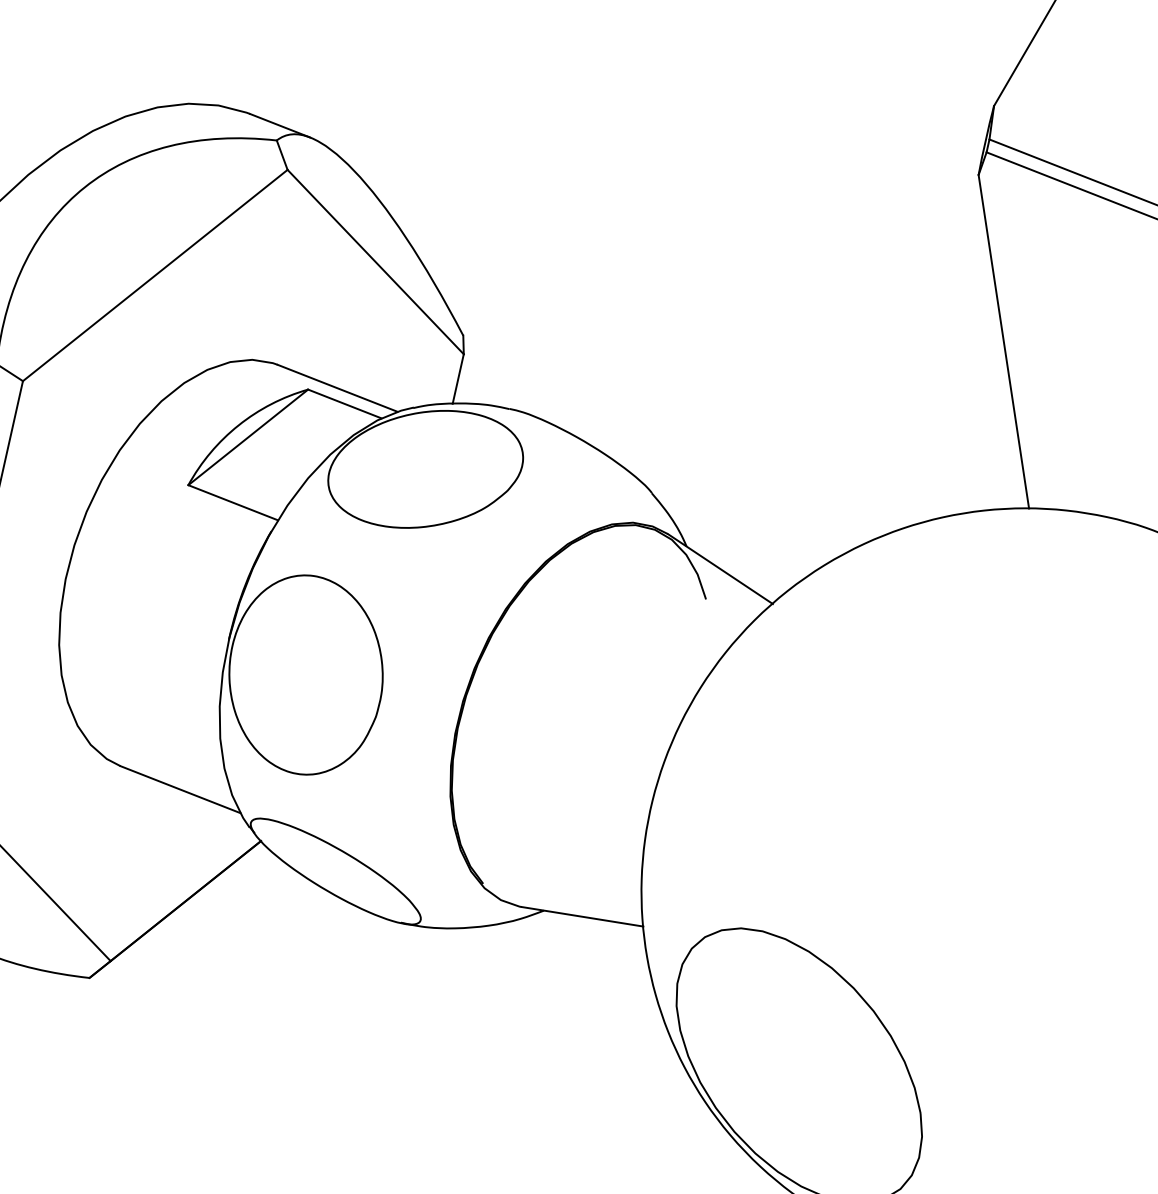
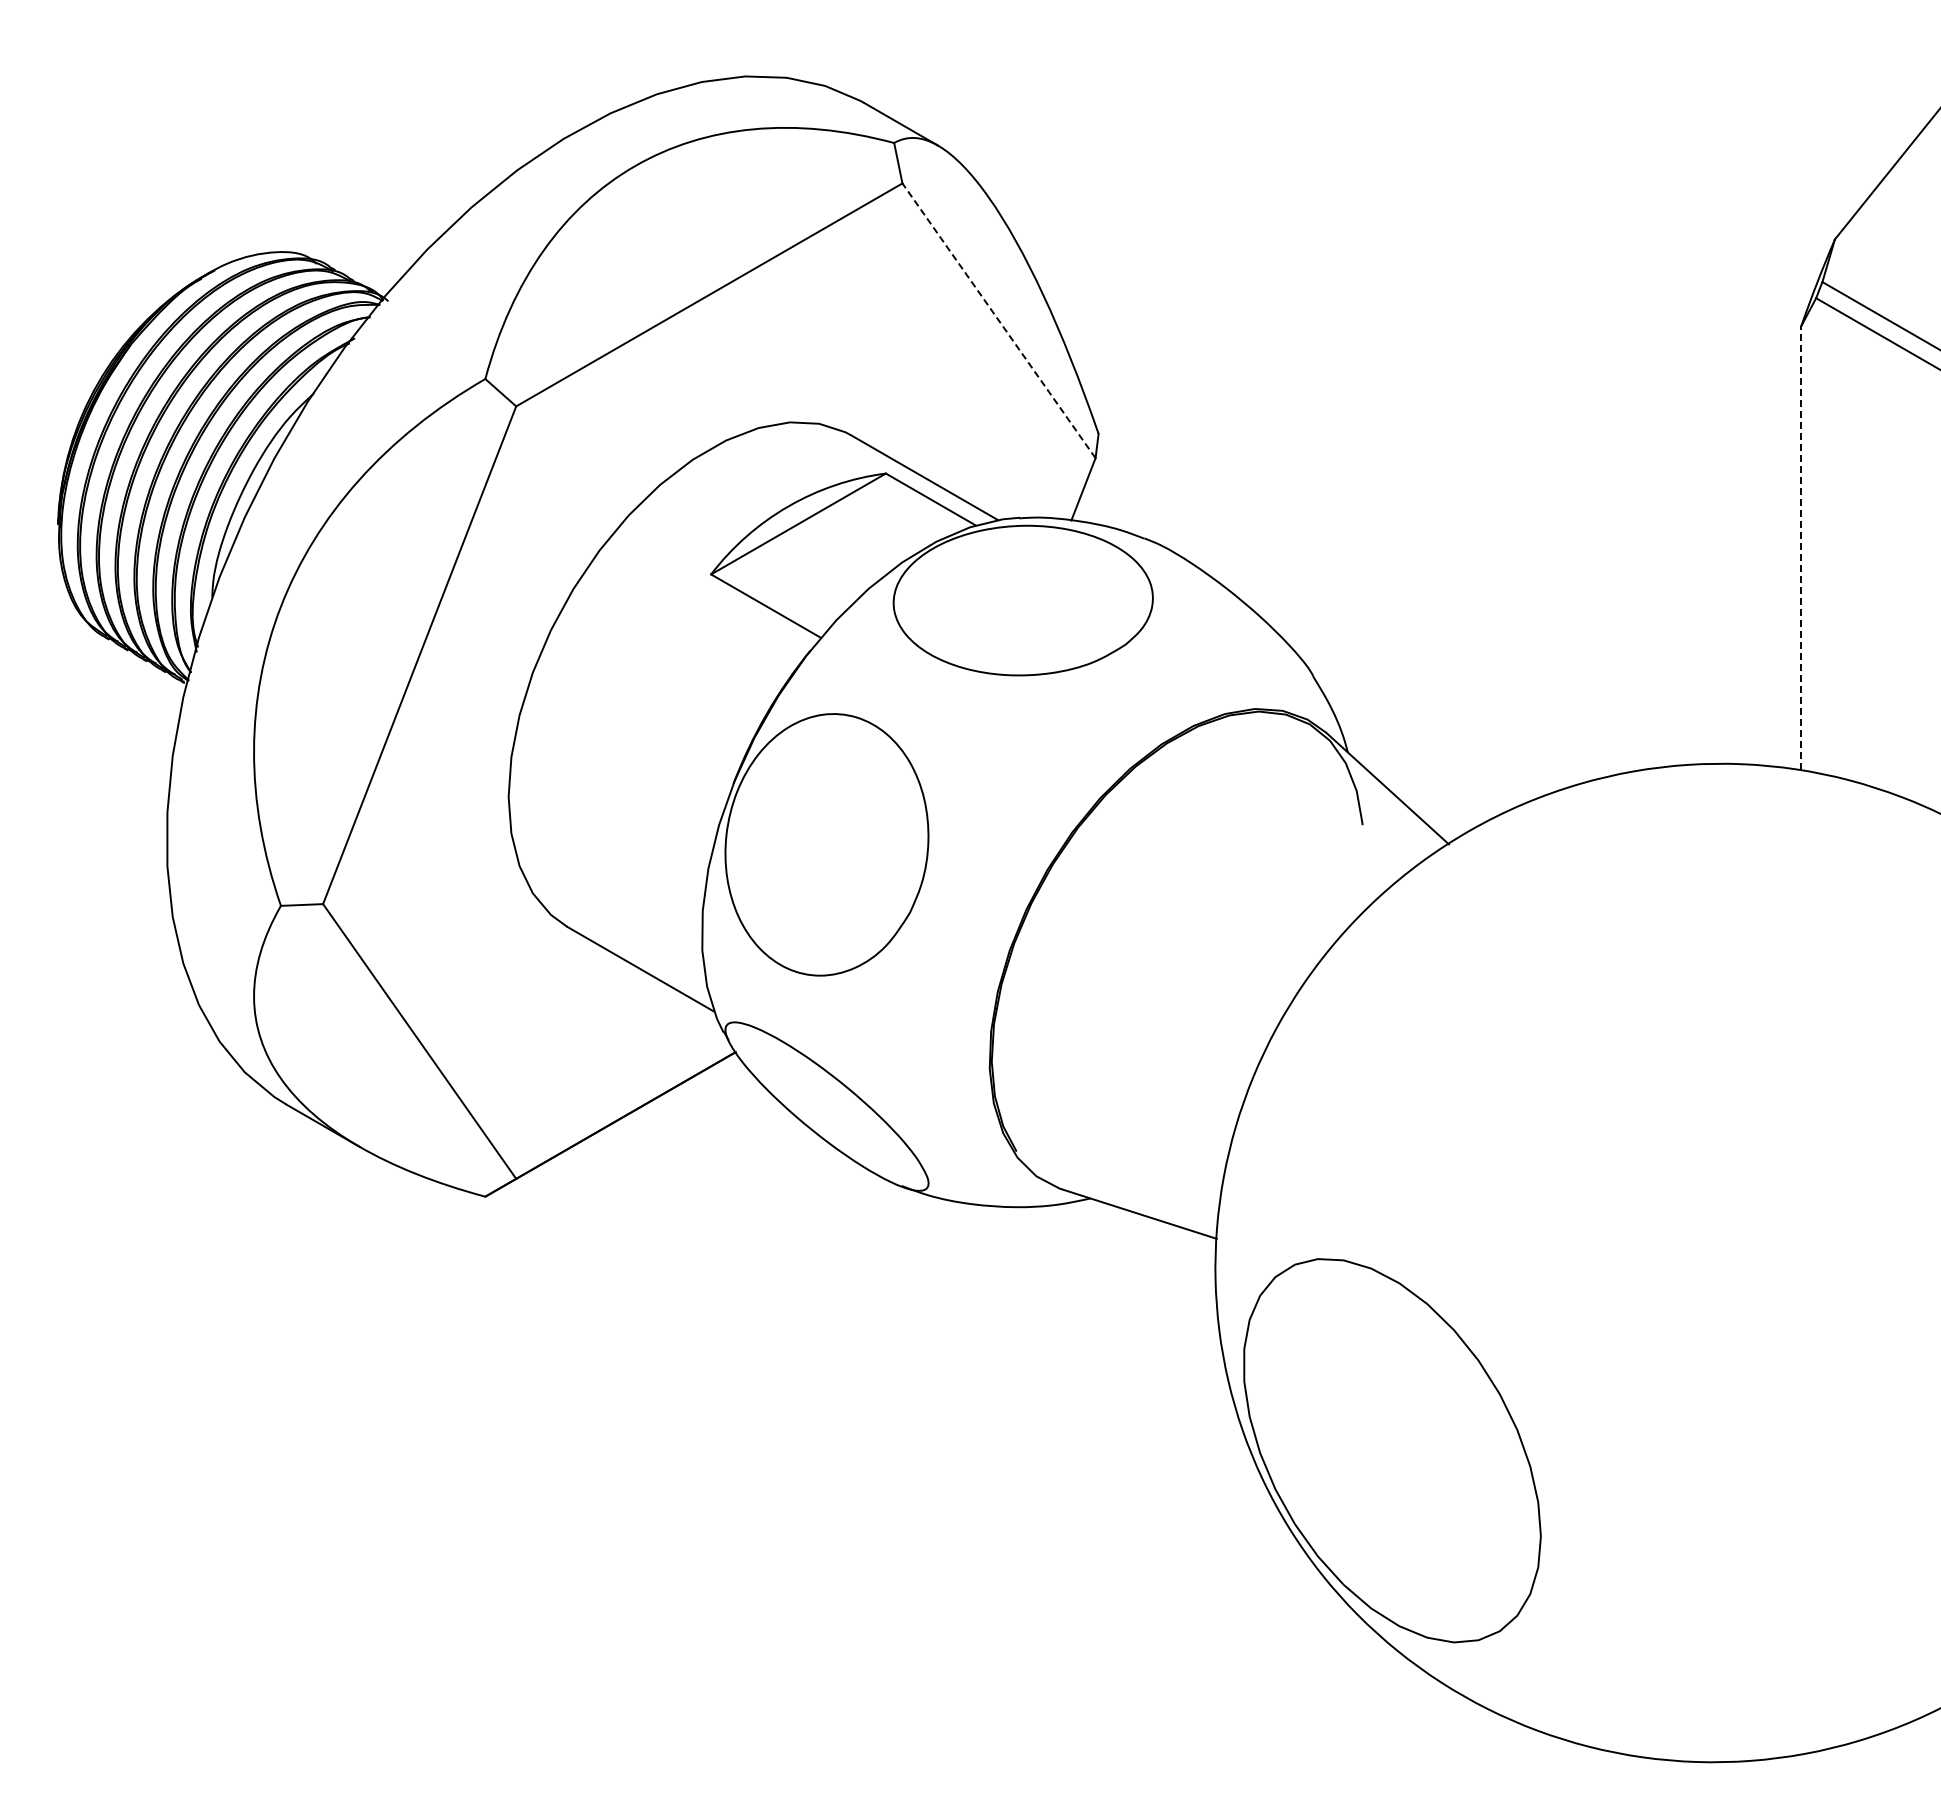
line: (376, 261) -> (999, 320), solid -> dashed
line: (1003, 341) -> (1801, 547), solid -> dashed

